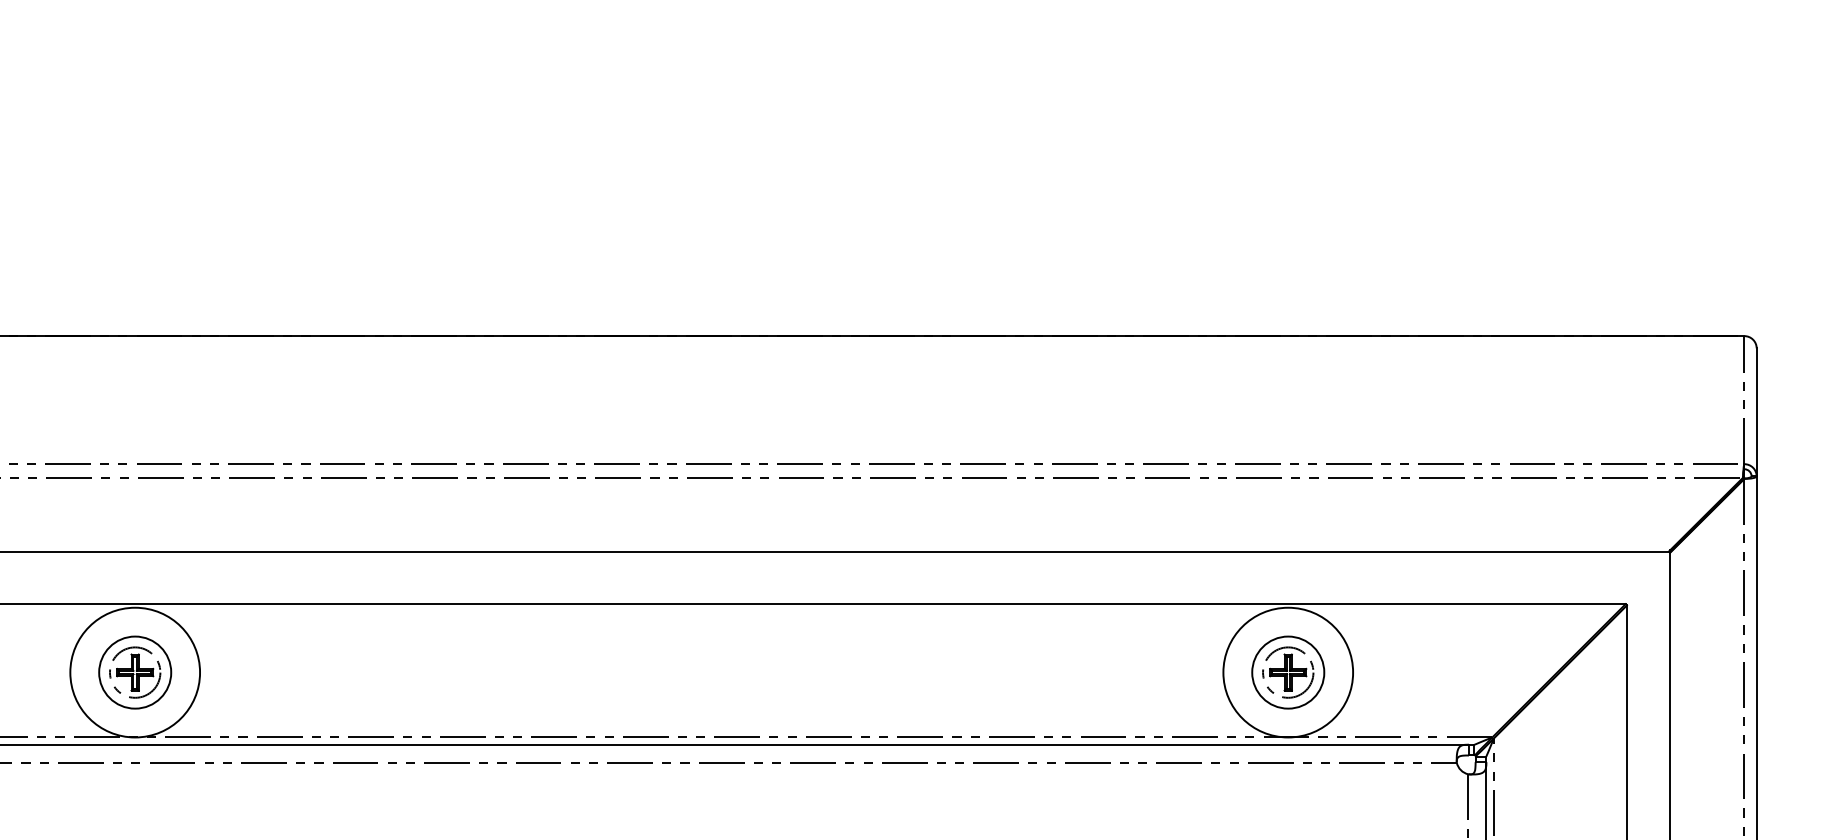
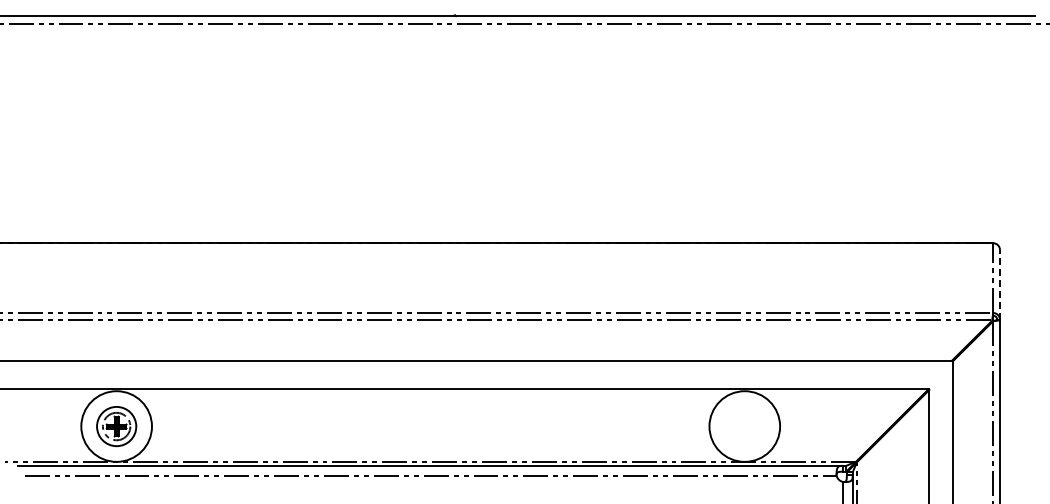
line: (1755, 411) -> (999, 284), solid -> dashed
part: (1287, 672) -> (744, 426), removed

